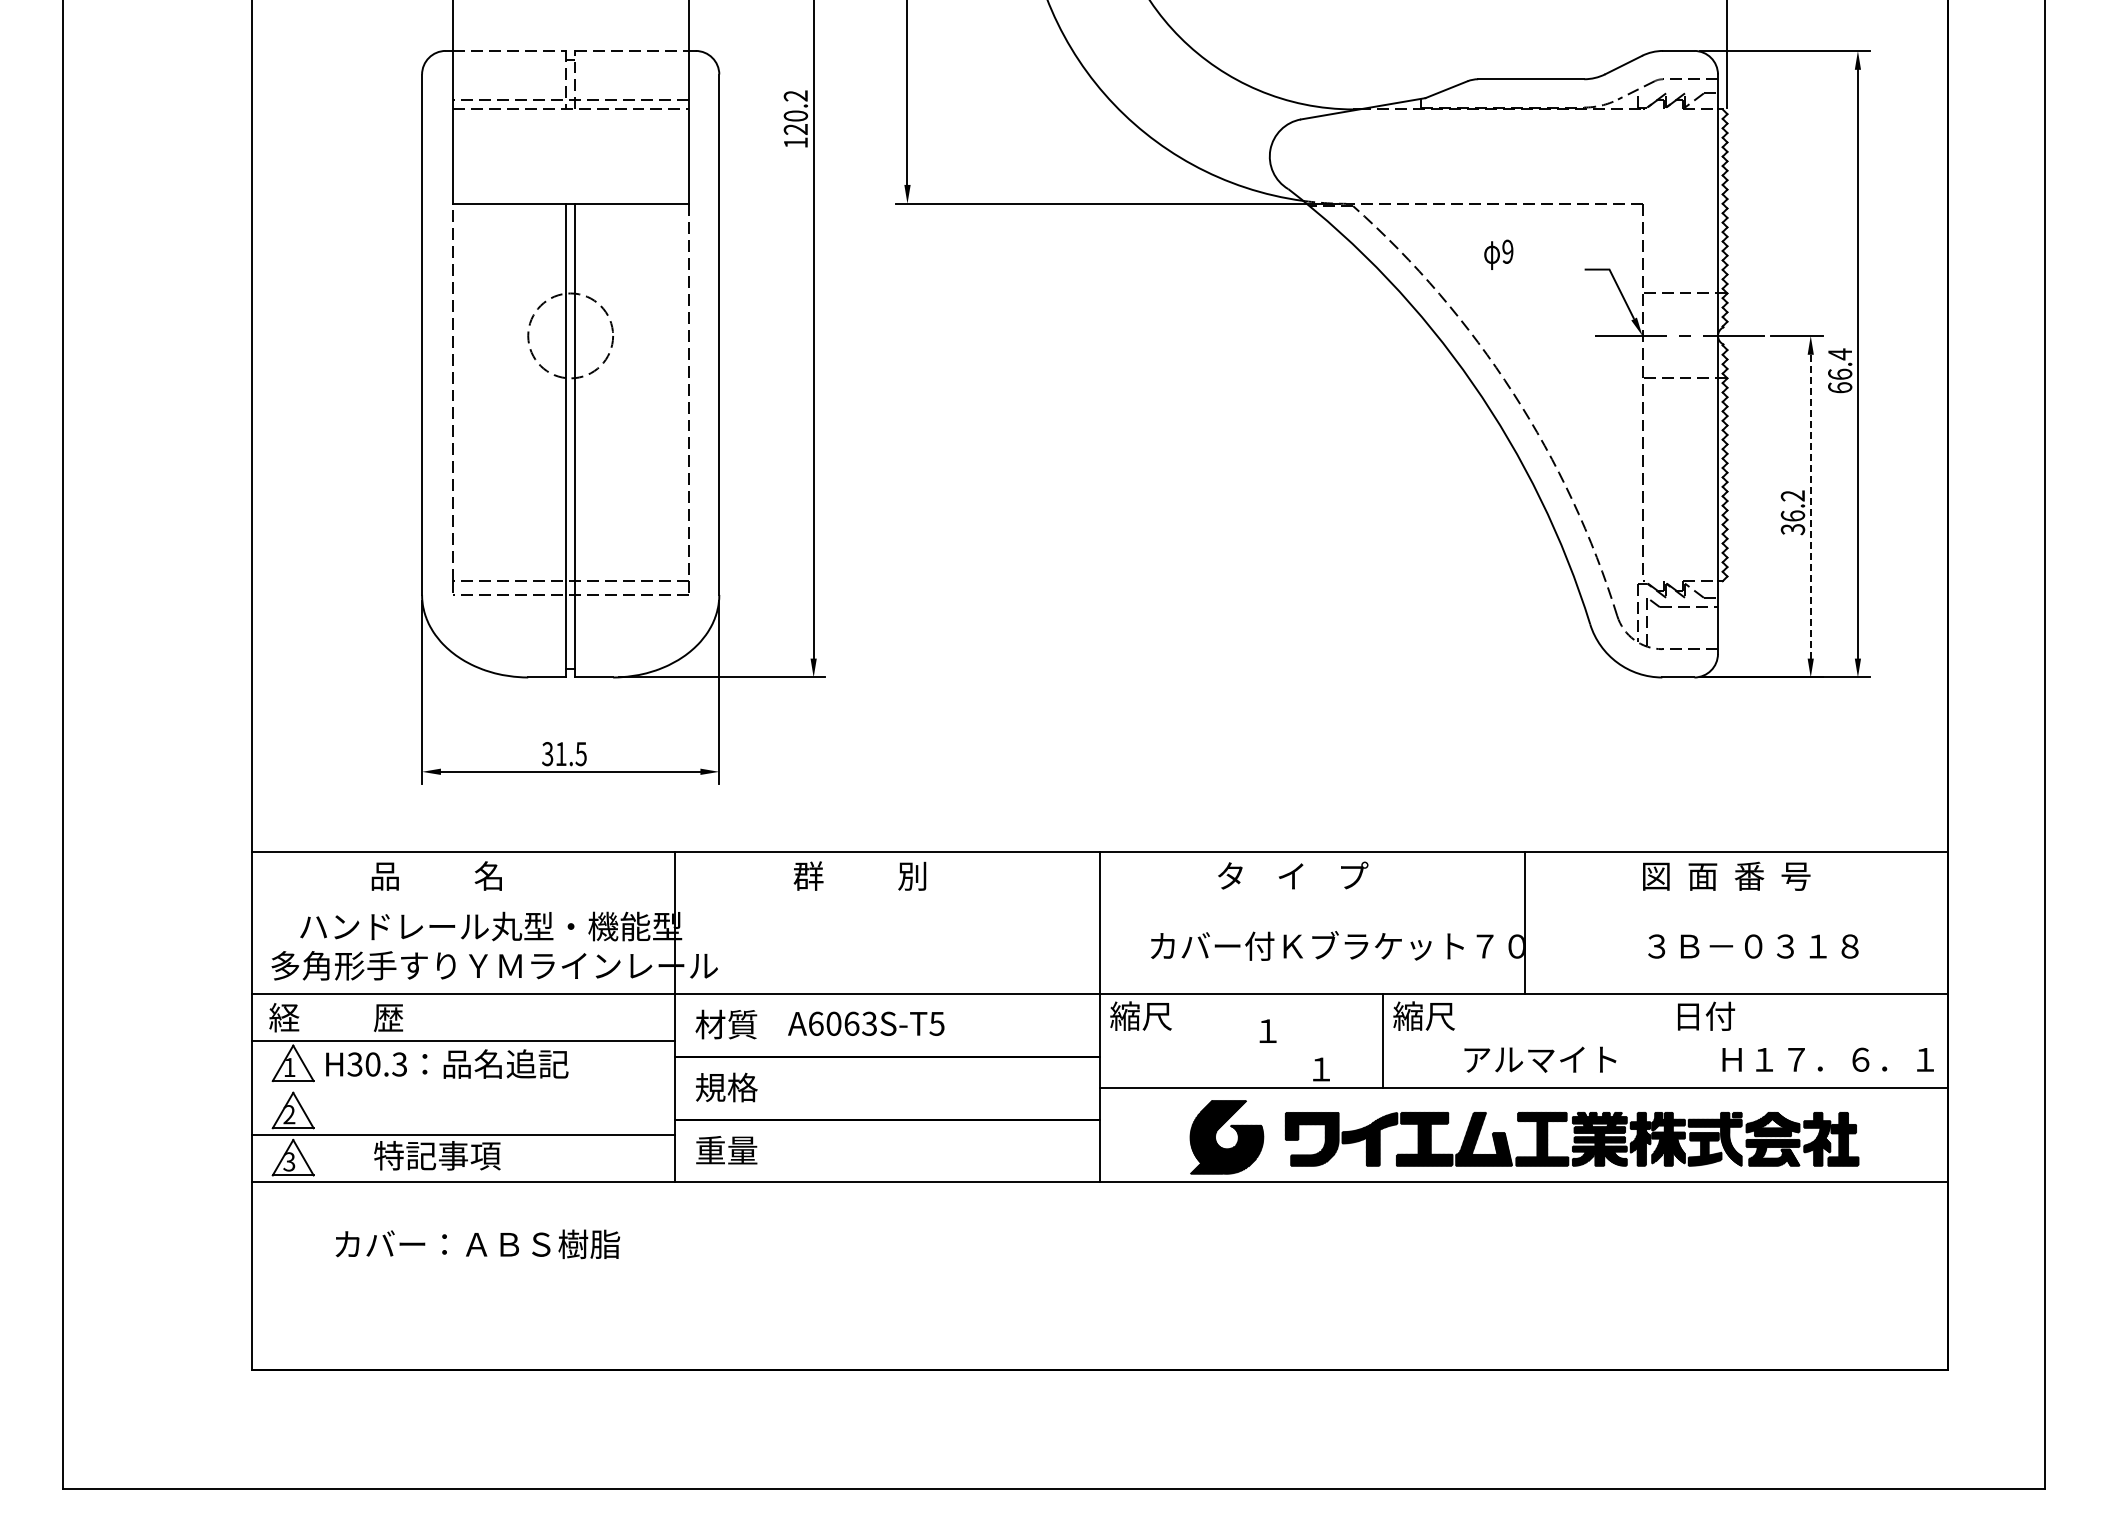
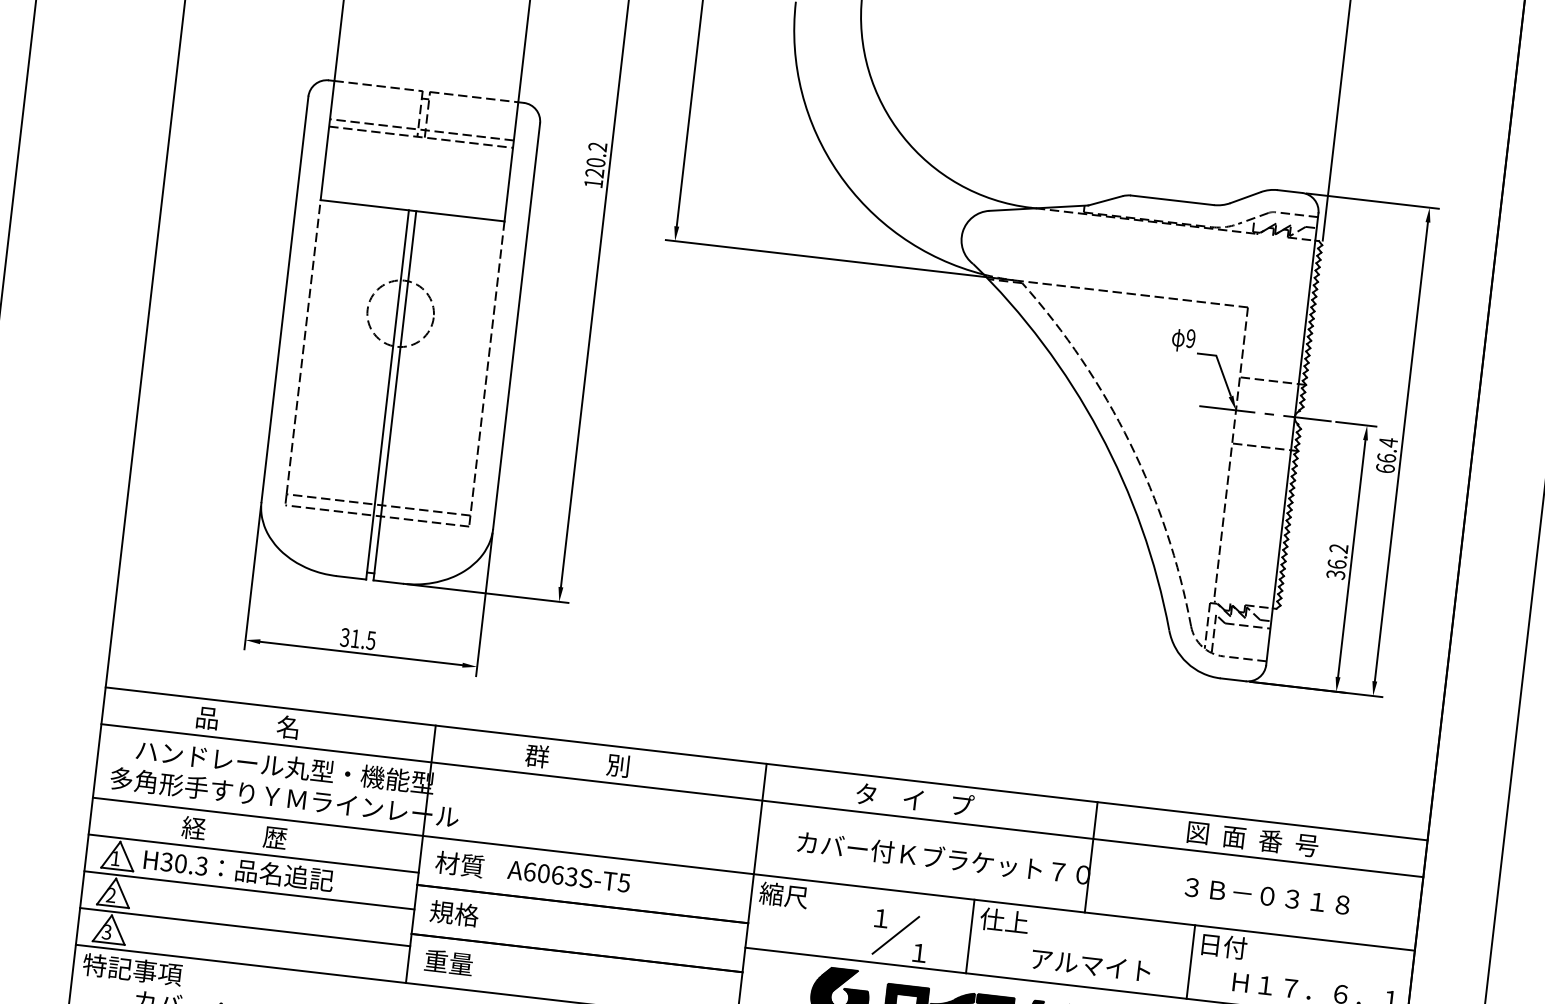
text: (1498, 254) -> (1183, 339), moved
line: (1810, 506) -> (1351, 558), dashed -> solid
line: (1099, 899) -> (762, 800), added
text: (1423, 1015) -> (1004, 920), 縮尺 -> 仕上
text: (335, 1017) -> (233, 832), moved
line: (1666, 1040) -> (1191, 961), added
line: (1288, 1050) -> (895, 935), added
line: (463, 1088) -> (249, 890), added
text: (437, 1155) -> (132, 969), moved

